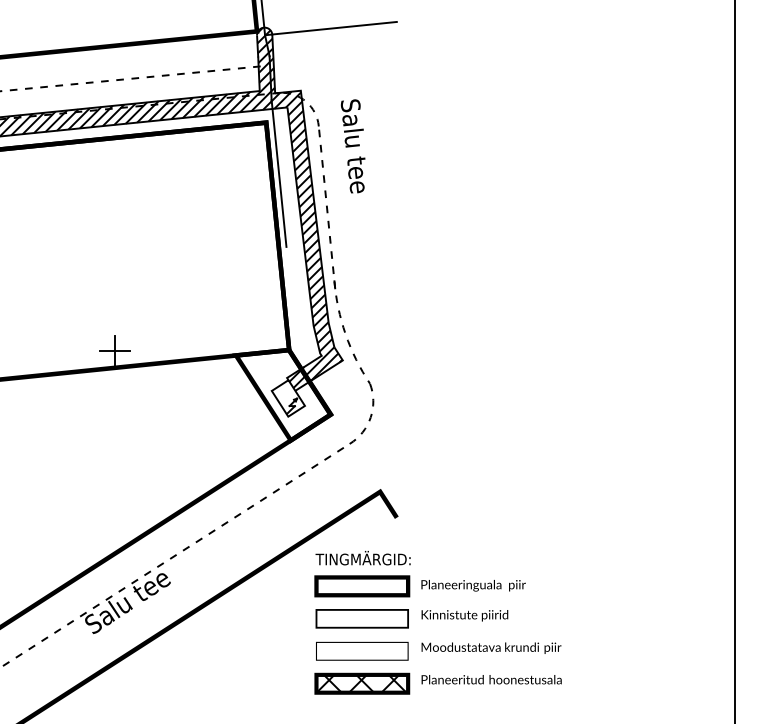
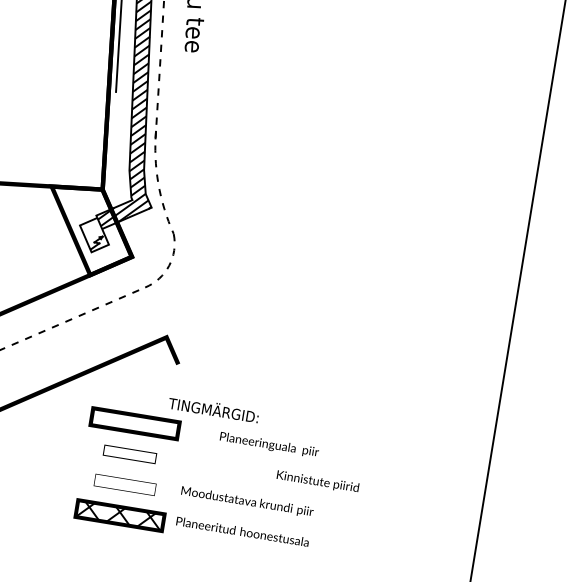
text: (362, 558) -> (213, 409), moved
text: (473, 585) -> (269, 444), moved
text: (464, 615) -> (317, 481), moved
part: (361, 618) -> (129, 453), size x0.6
part: (362, 650) -> (125, 484), size x0.7

